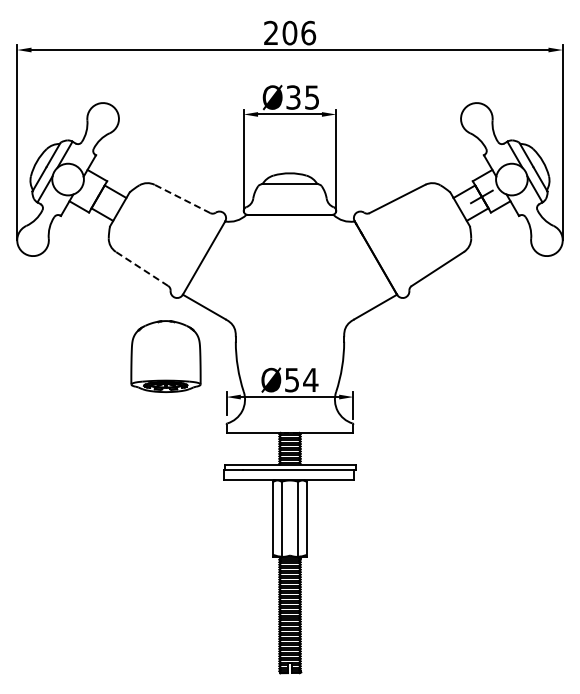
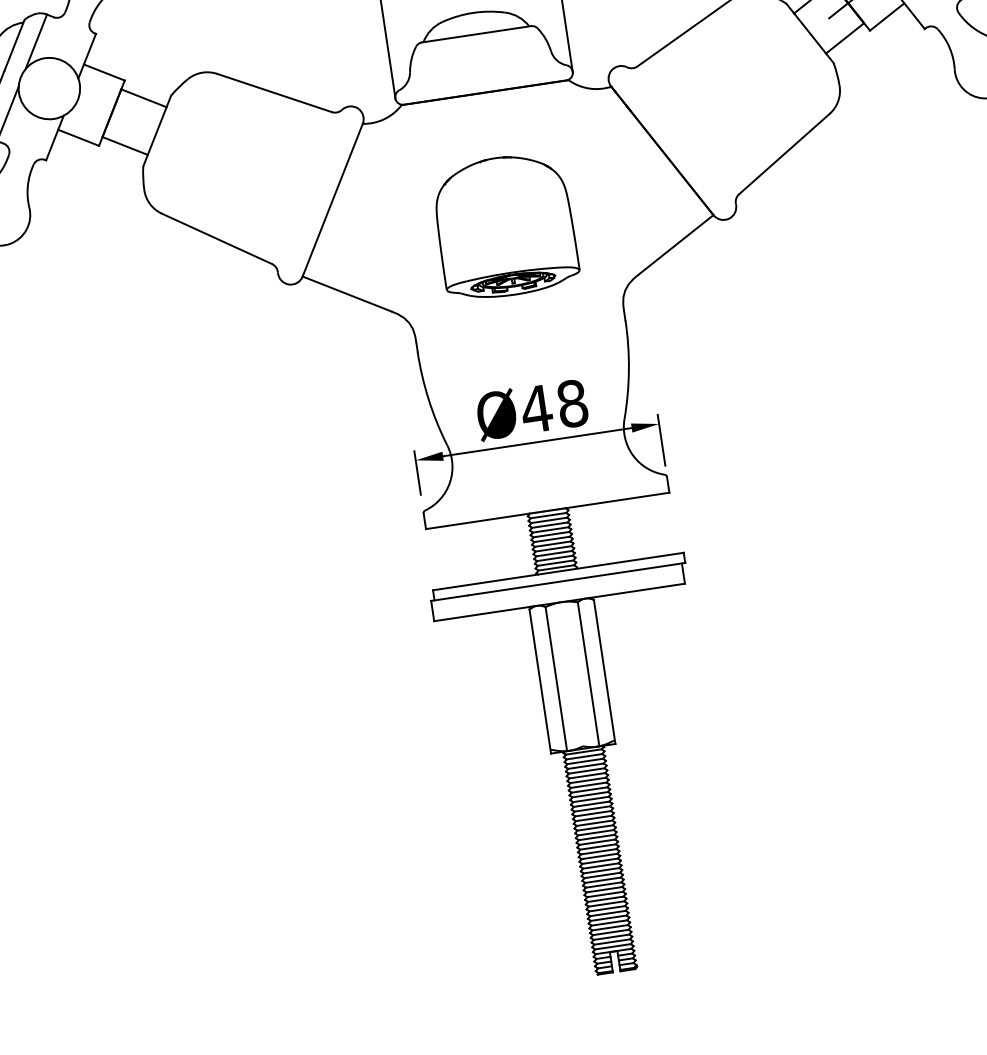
line: (182, 198) -> (274, 92), dashed -> solid
line: (141, 268) -> (215, 238), dashed -> solid
part: (165, 356) -> (504, 226), moved
text: (301, 379) -> (554, 405), Ø54 -> Ø48

